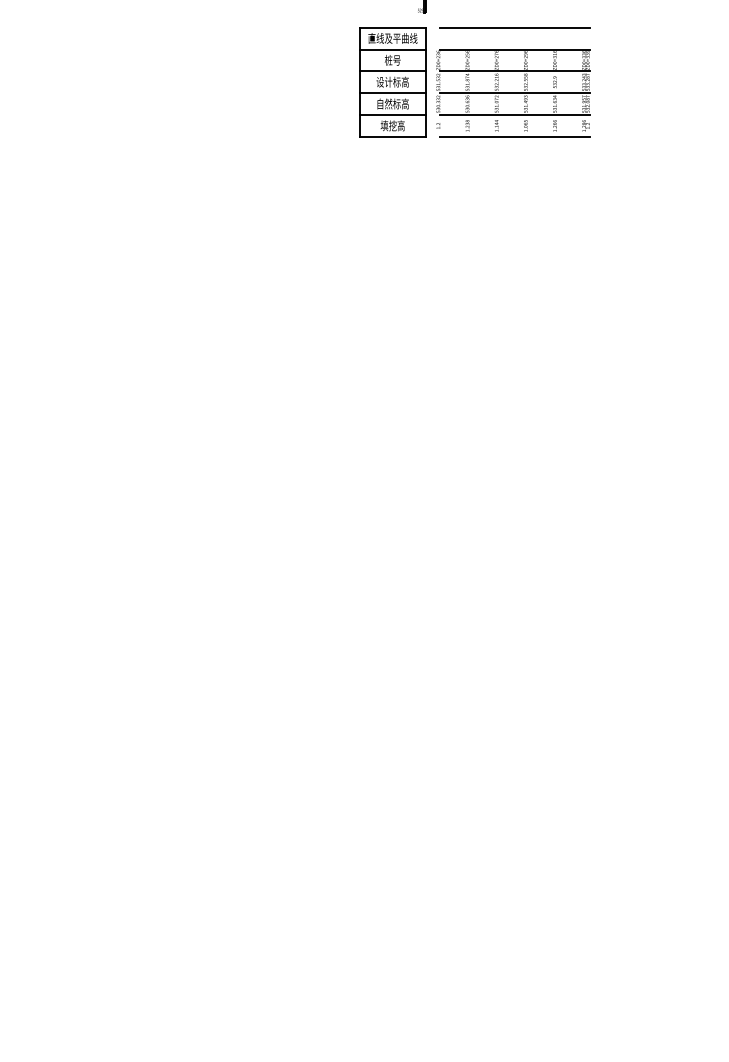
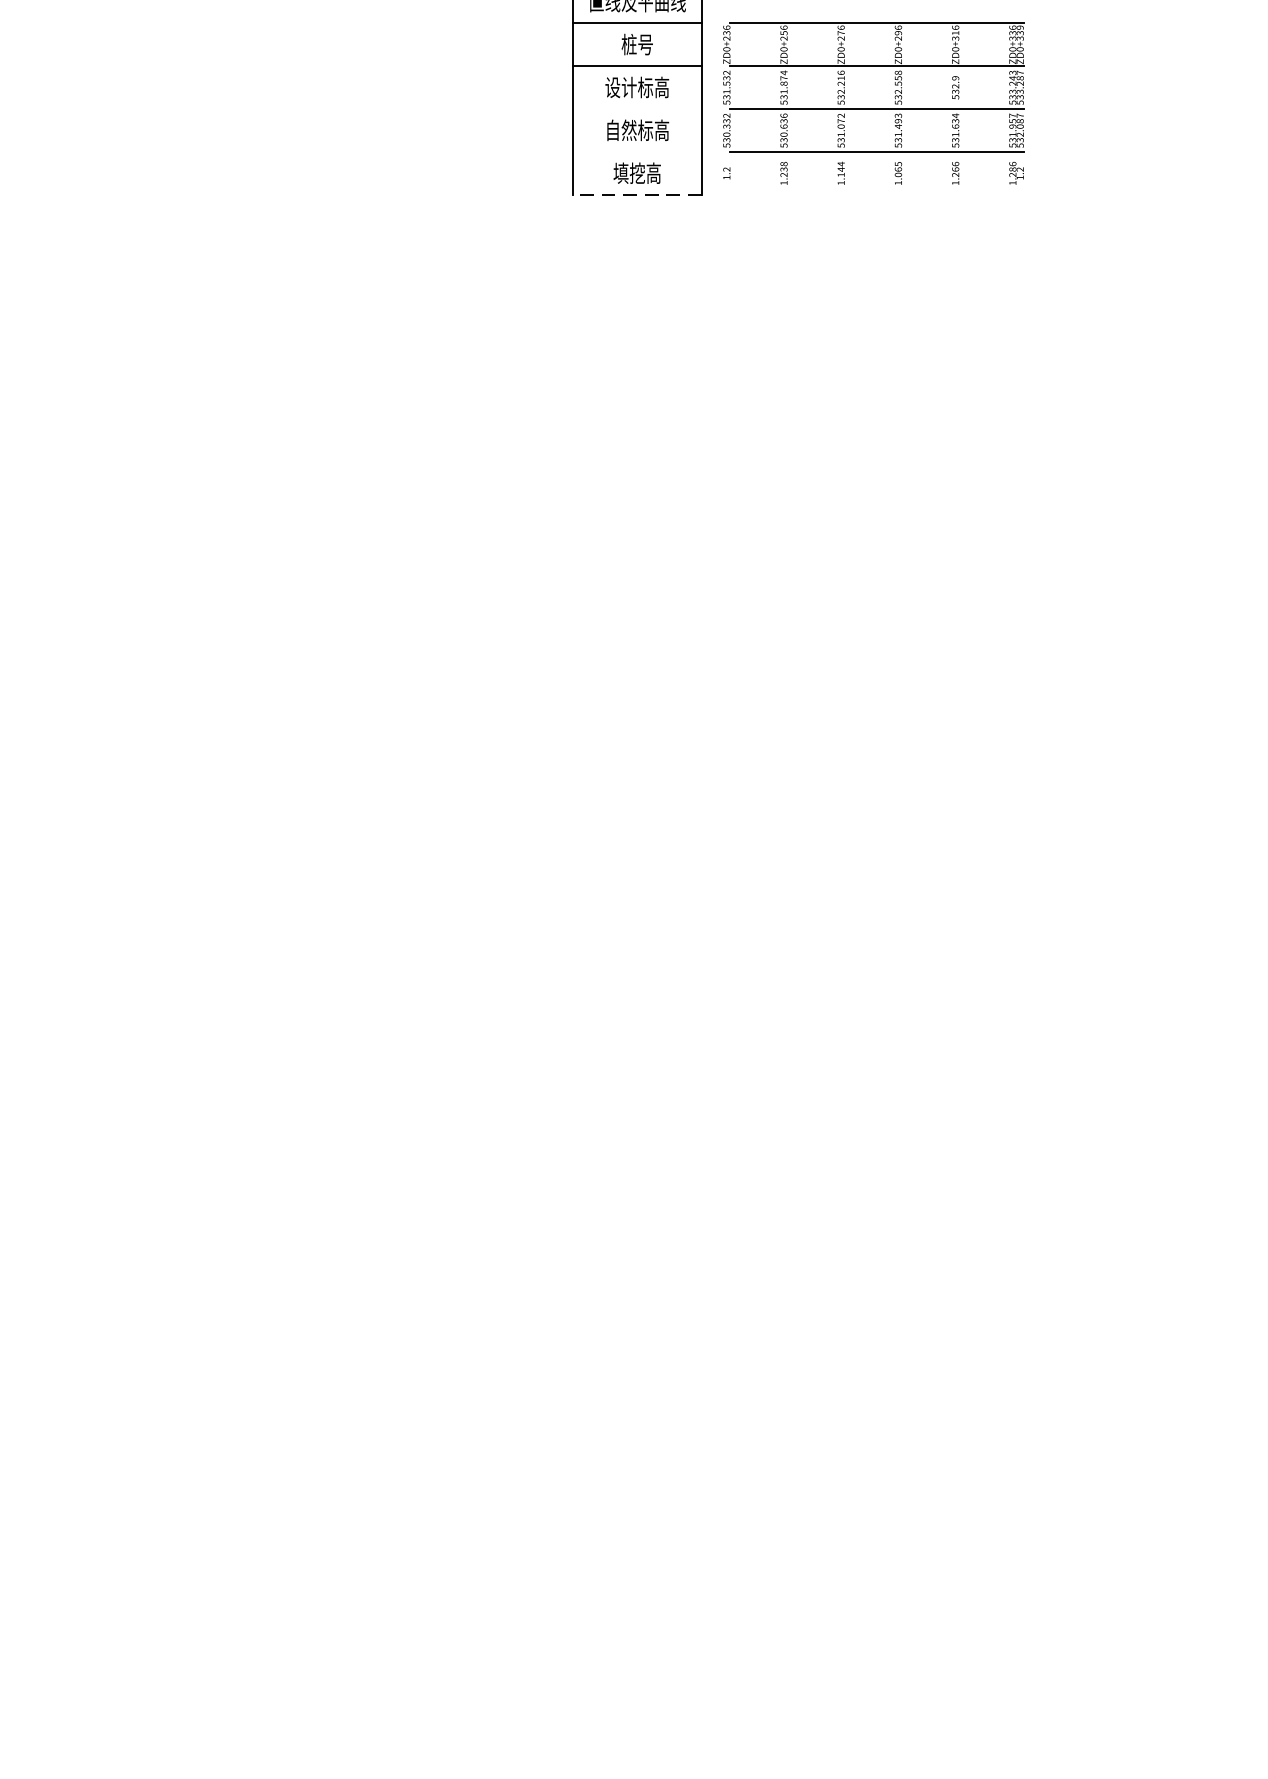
line: (392, 93) -> (636, 109), removed
line: (392, 115) -> (636, 152), removed
line: (392, 136) -> (636, 194), solid -> dashed
line: (514, 136) -> (876, 194), removed

